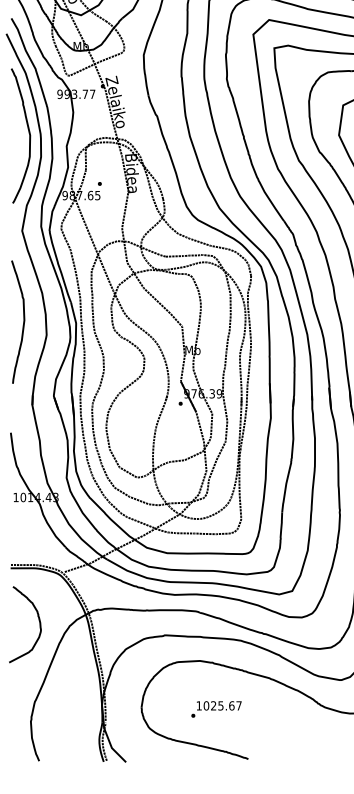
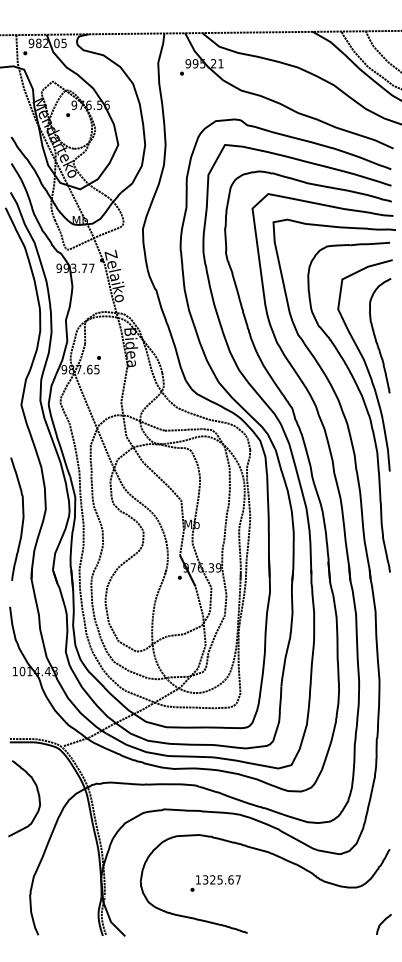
curve: (28, 132) -> (27, 306), removed
curve: (23, 321) -> (22, 518), moved
text: (206, 705) -> (205, 879), 1025.67 -> 1325.67

